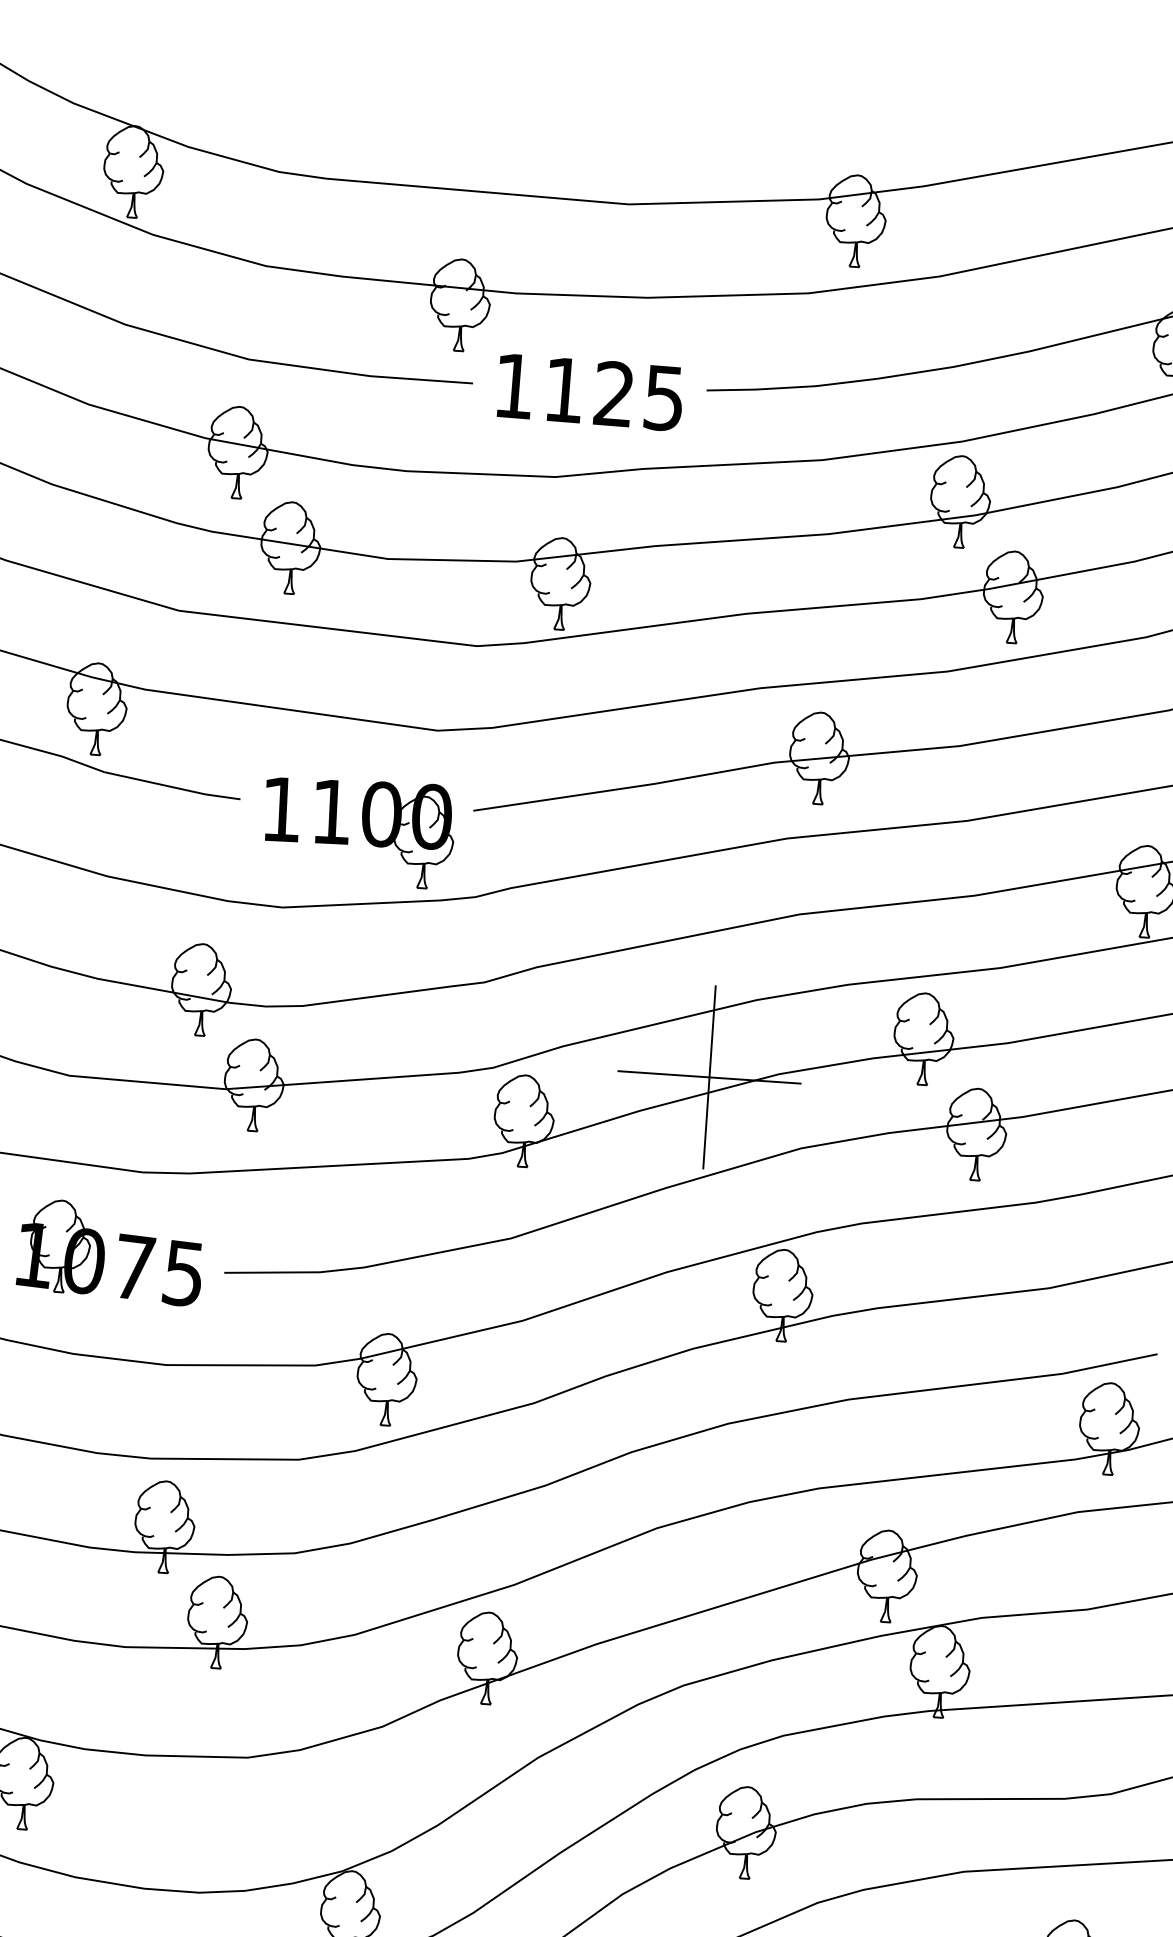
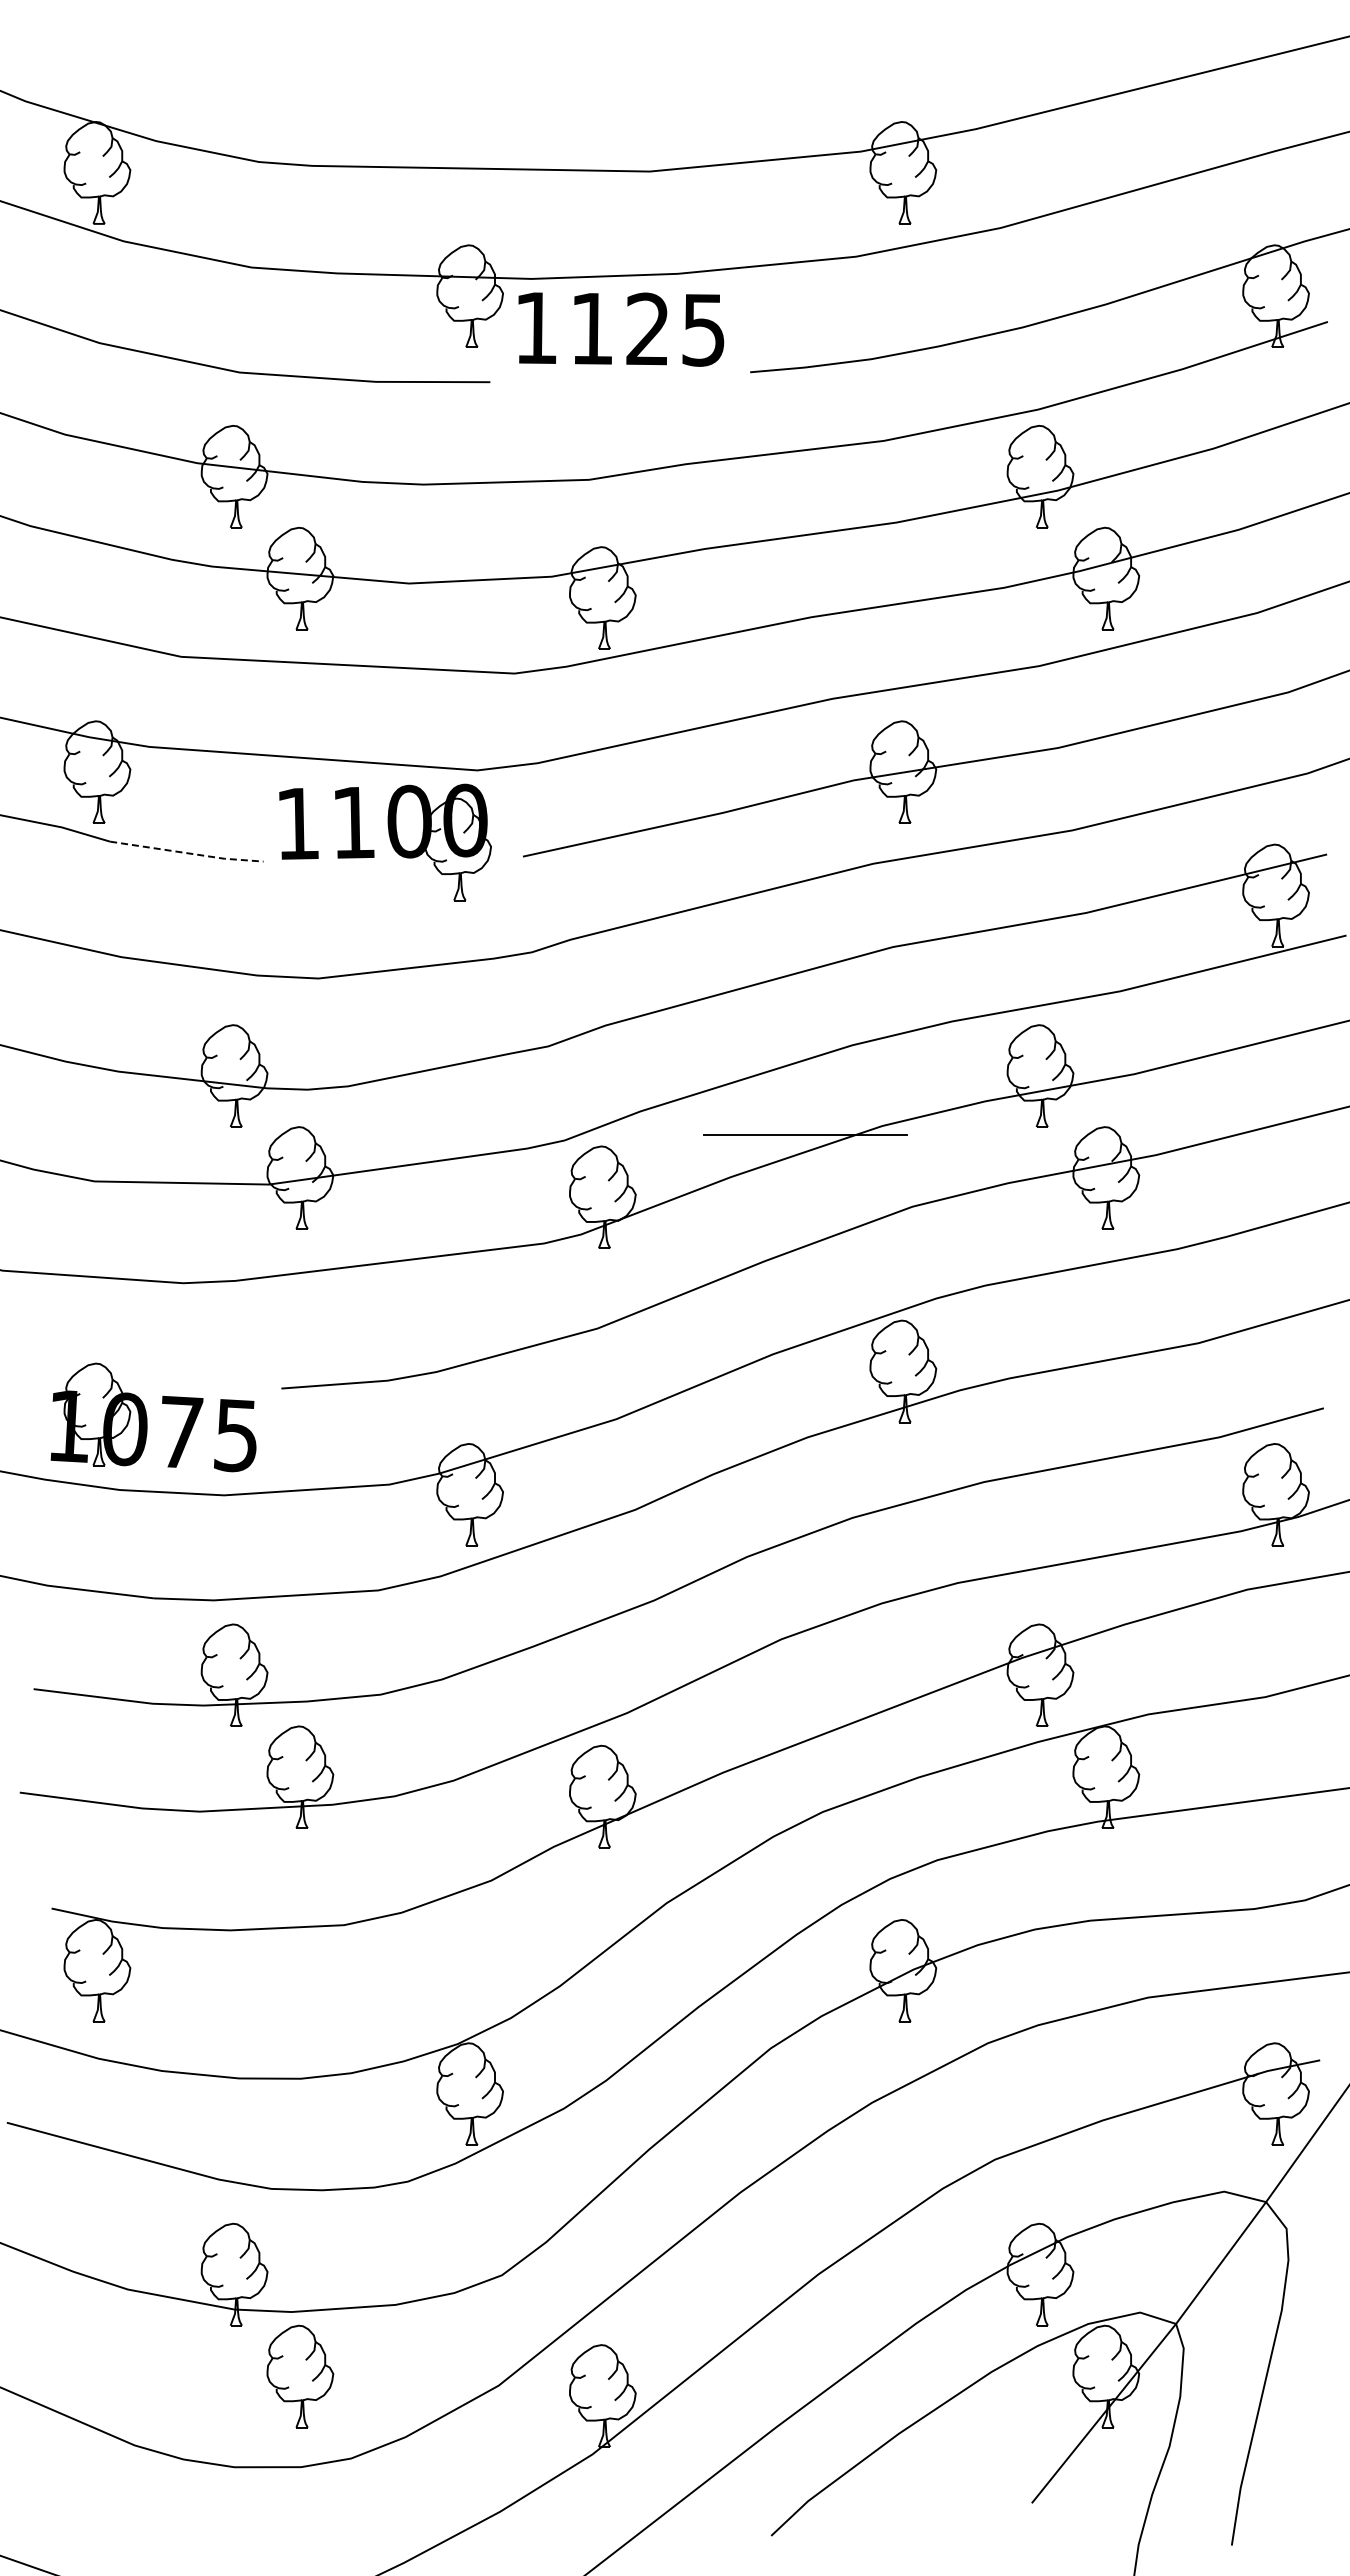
text: (590, 392) -> (621, 329), moved
line: (172, 787) -> (187, 853), solid -> dashed
part: (358, 831) -> (385, 842), moved
line: (709, 1077) -> (805, 1134), removed
part: (110, 1252) -> (153, 1417), moved

